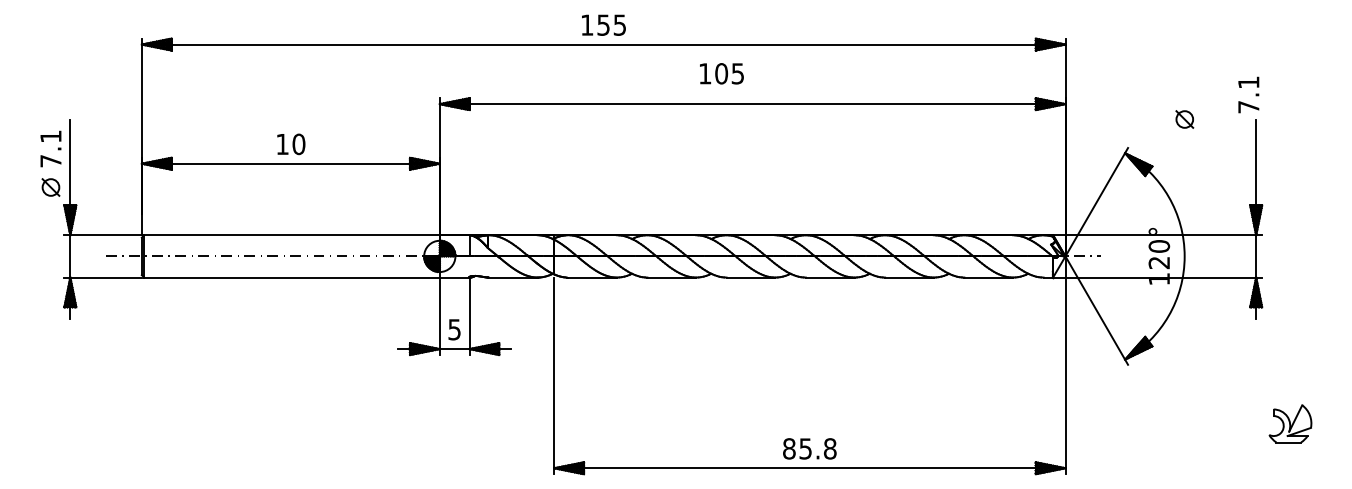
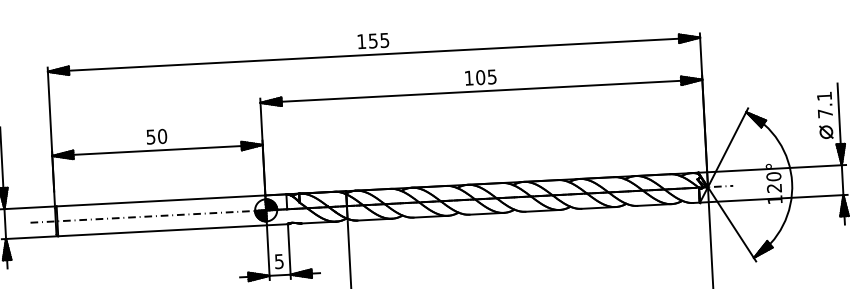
text: (721, 73) -> (480, 77), moved
text: (1248, 94) -> (824, 104), moved
part: (1184, 119) -> (826, 132), moved
text: (282, 144) -> (150, 137), 10 -> 50

